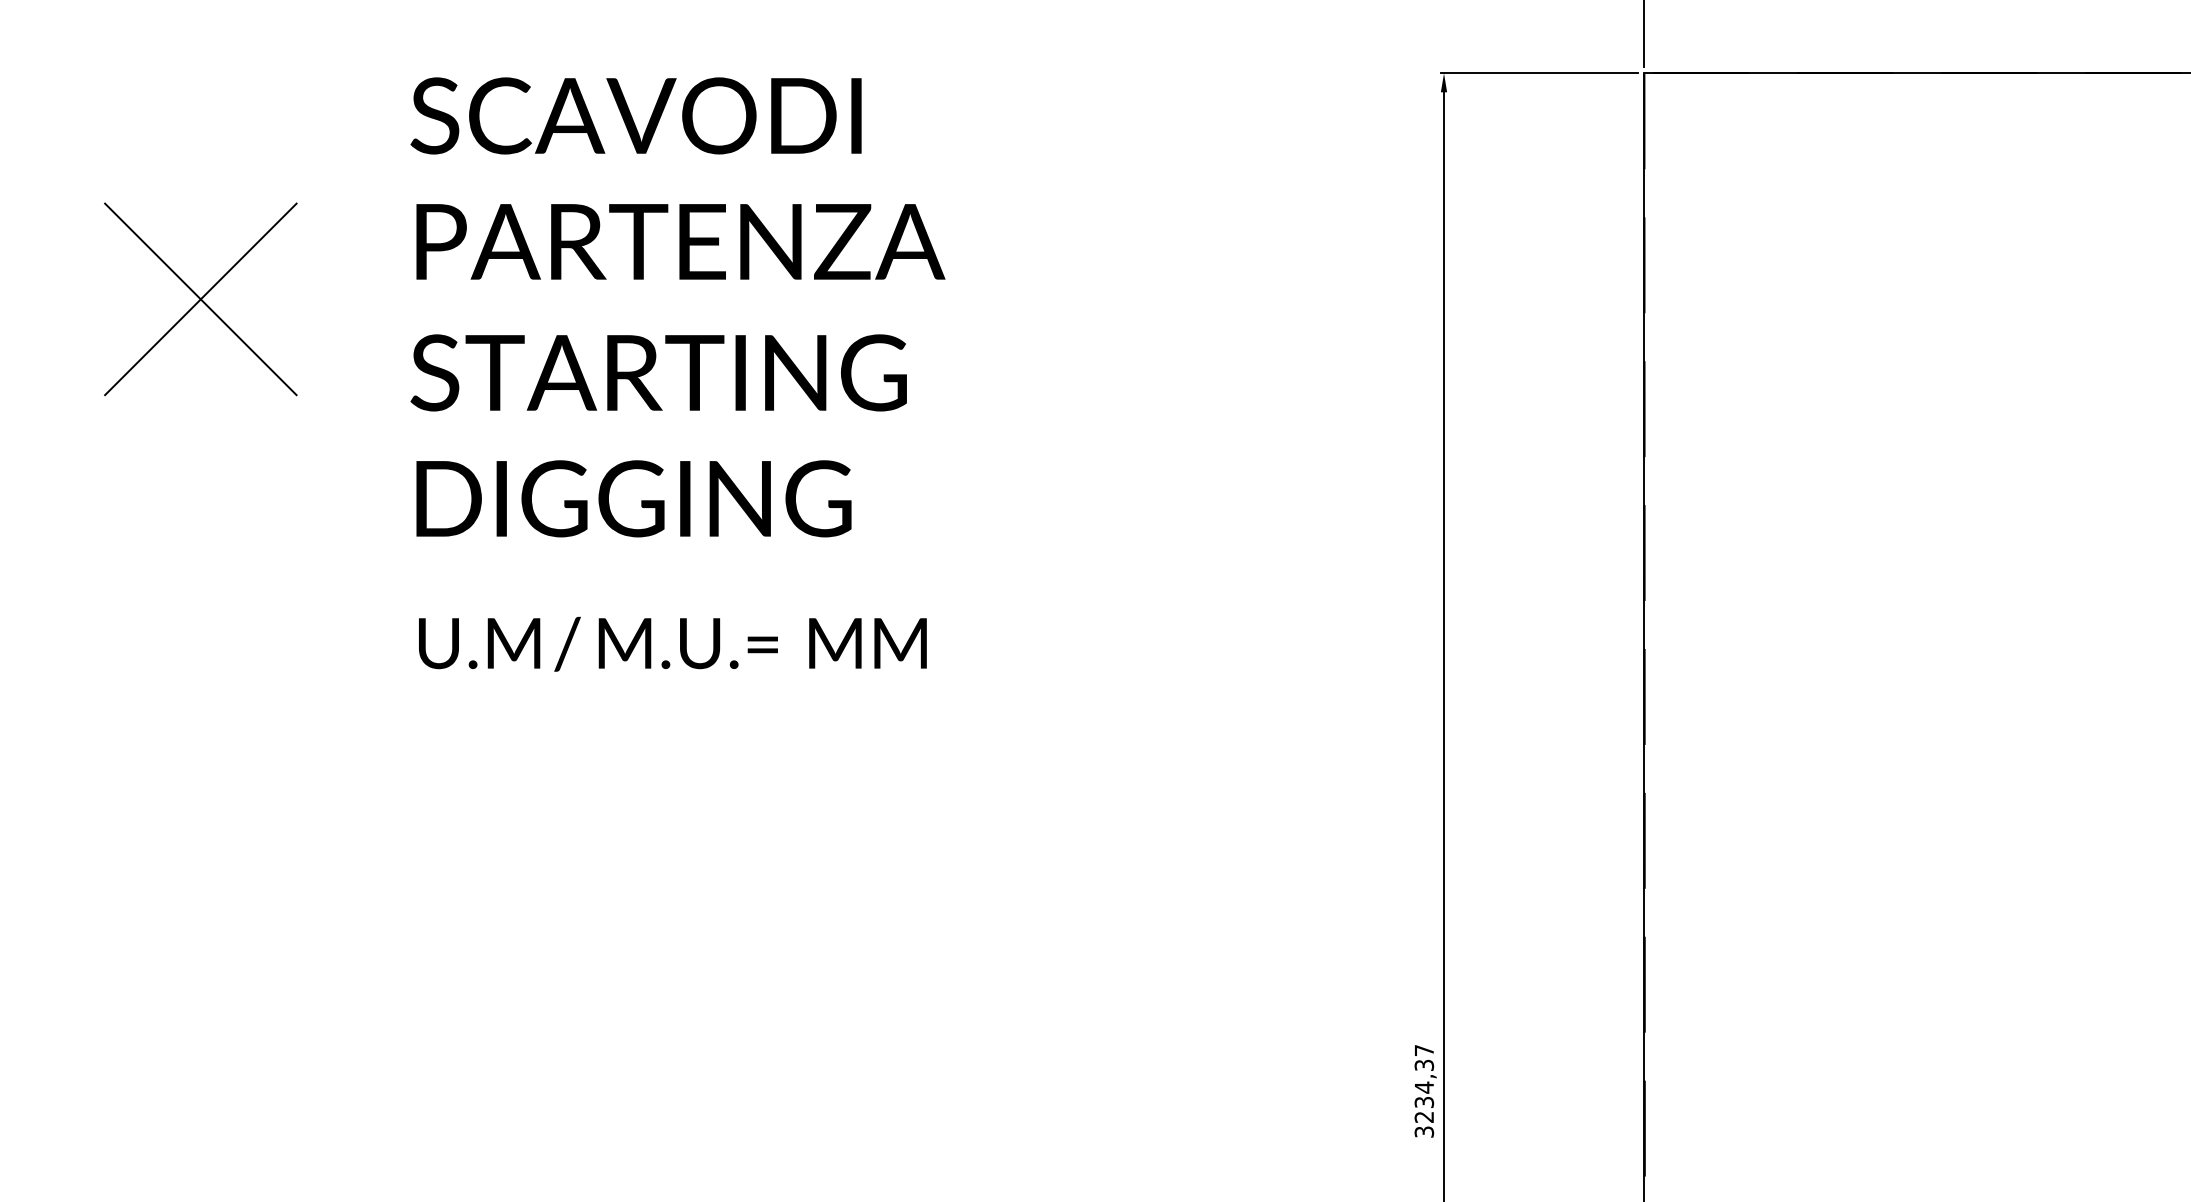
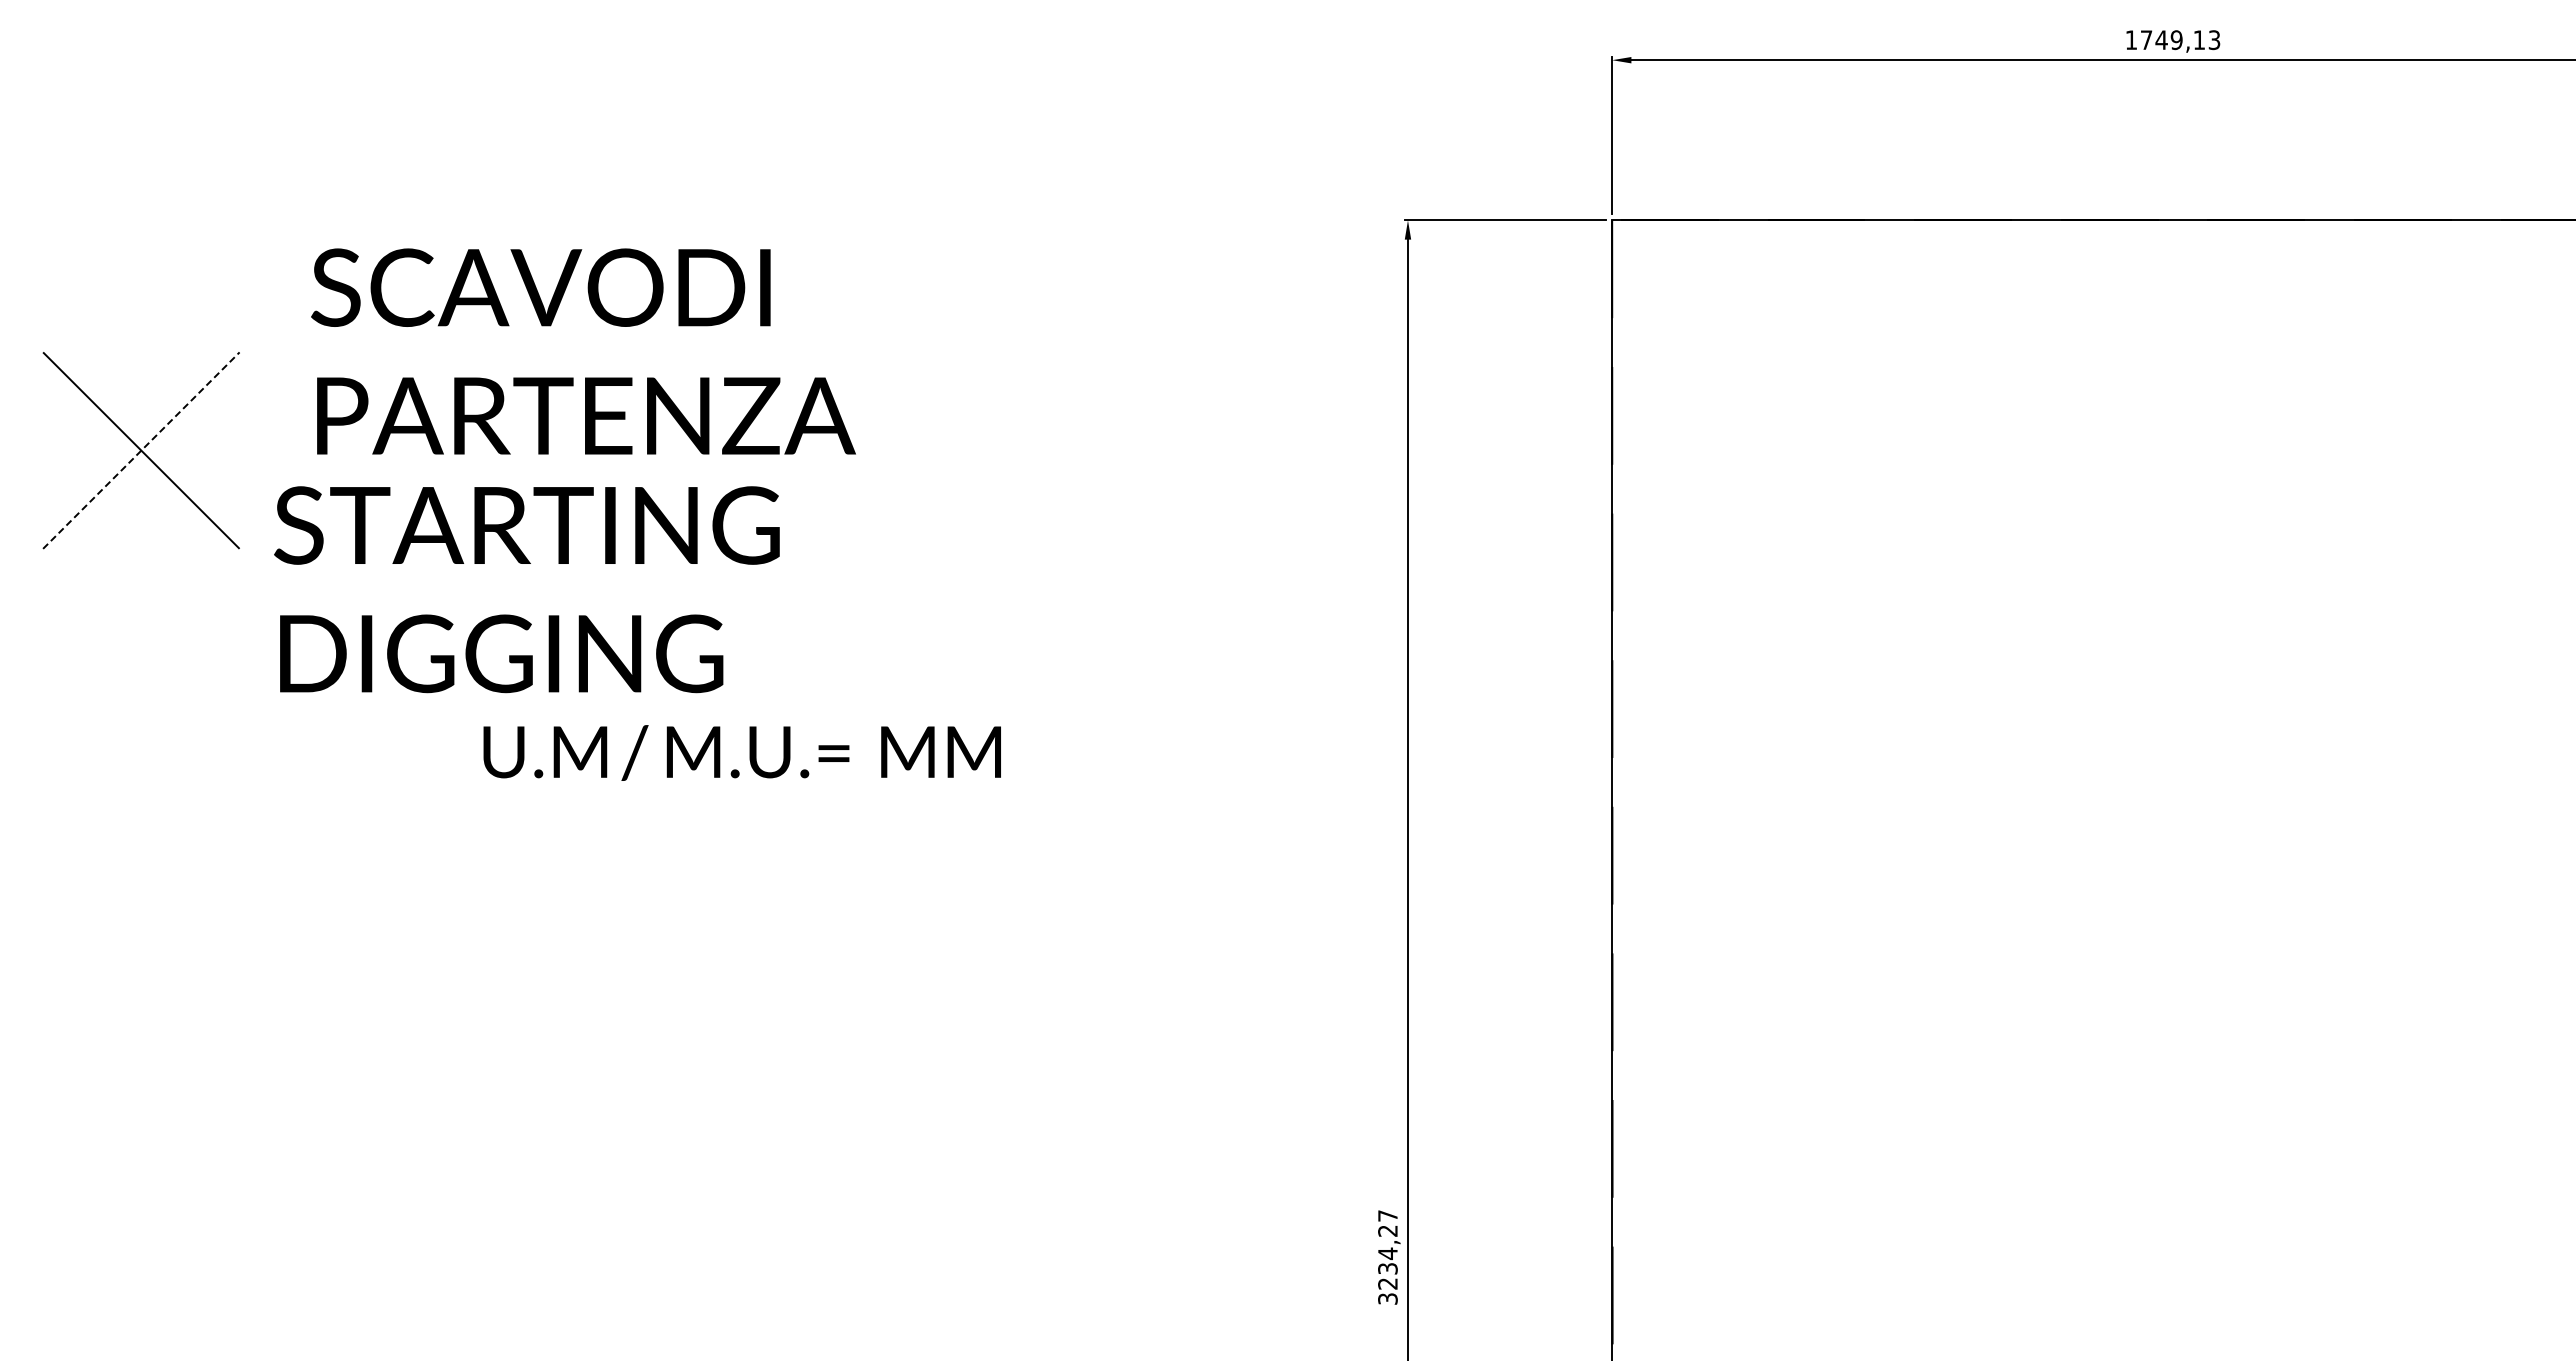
text: (677, 178) -> (583, 351), moved
line: (200, 299) -> (141, 450), solid -> dashed
text: (658, 435) -> (526, 589), moved
text: (672, 643) -> (741, 752), moved
text: (1423, 1064) -> (1387, 1230), 3234,37 -> 3234,27

